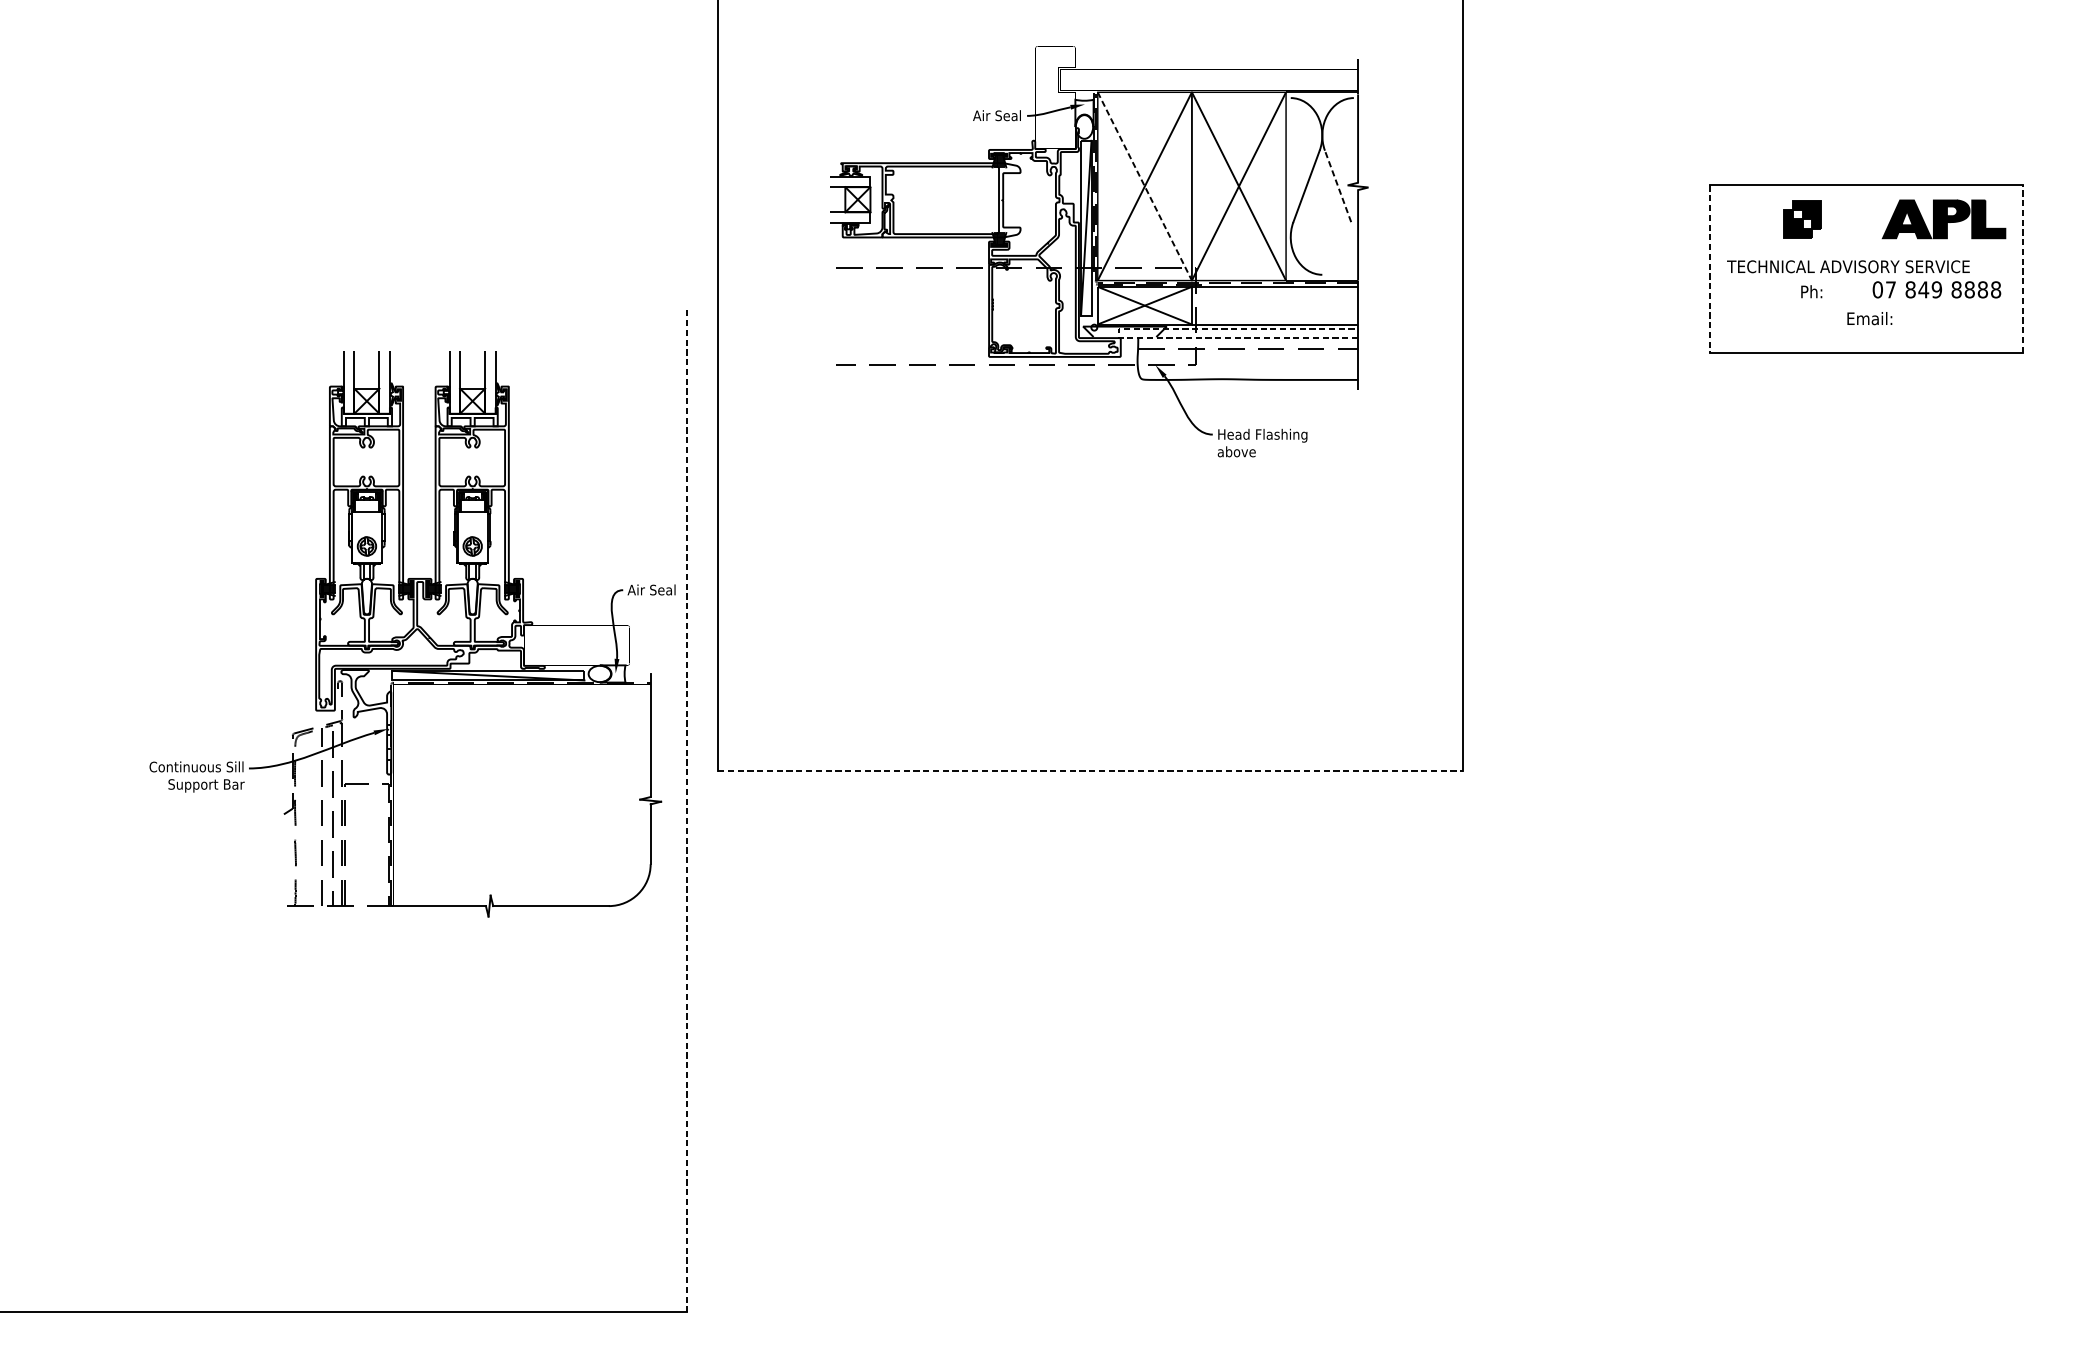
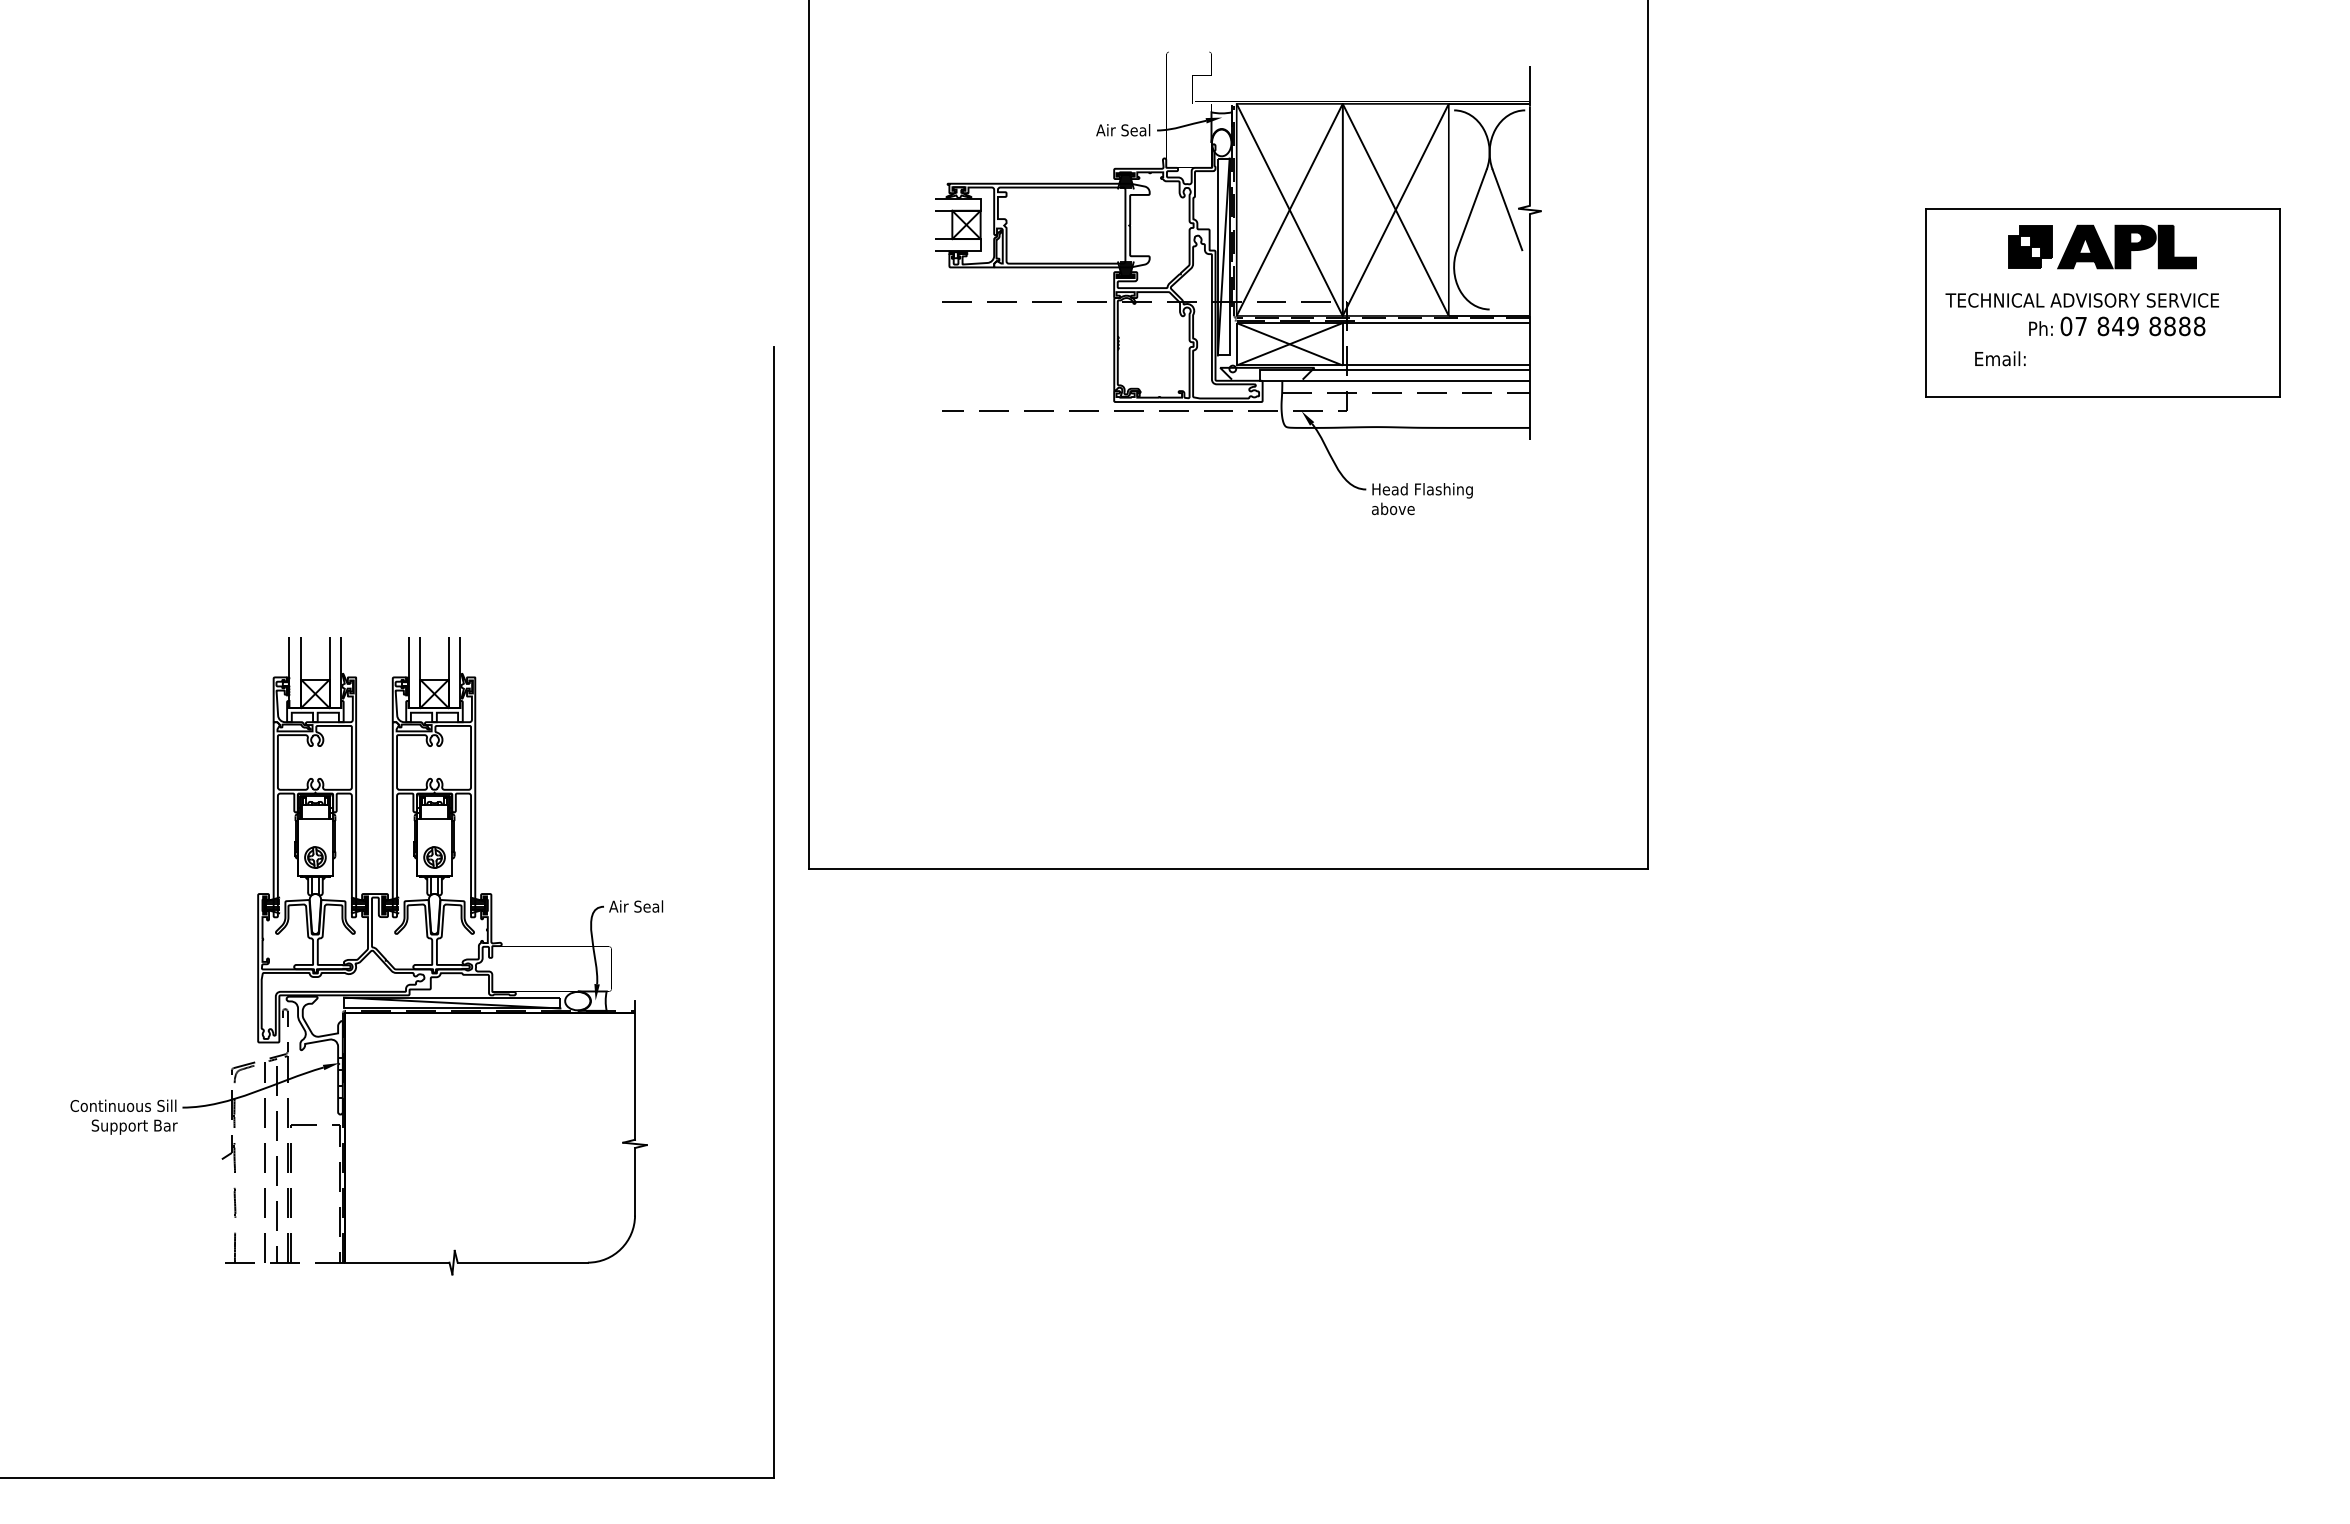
line: (1144, 186) -> (1289, 209), dashed -> solid
line: (1338, 186) -> (1507, 209), dashed -> solid
part: (1943, 218) -> (2126, 246), moved
line: (2023, 268) -> (2279, 302), dashed -> solid
line: (1710, 269) -> (1926, 303), dashed -> solid
text: (1936, 289) -> (2132, 326), moved
text: (1869, 318) -> (2000, 358), moved
line: (1118, 333) -> (1260, 375), dashed -> solid
part: (412, 634) -> (366, 956), moved
line: (1090, 771) -> (1228, 869), dashed -> solid
line: (686, 810) -> (773, 912), dashed -> solid

